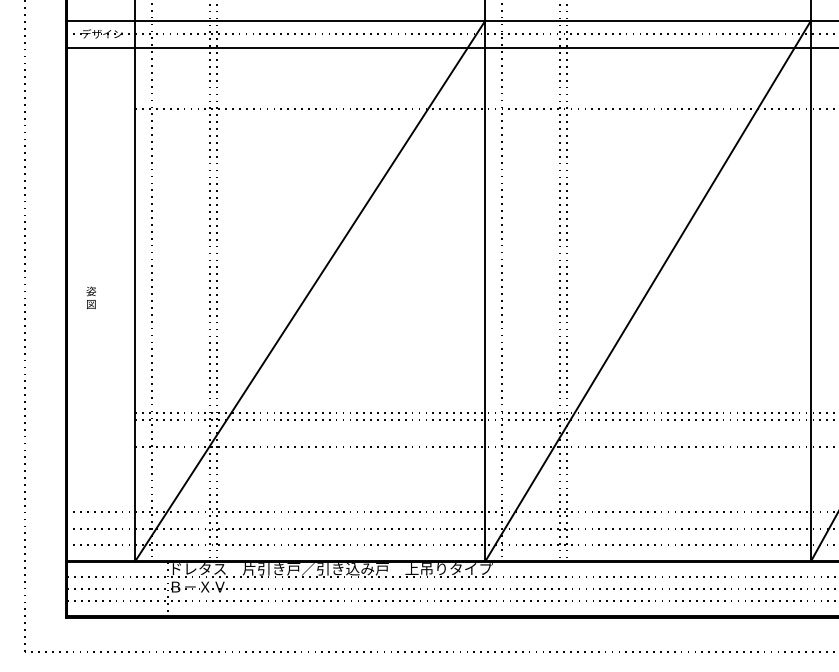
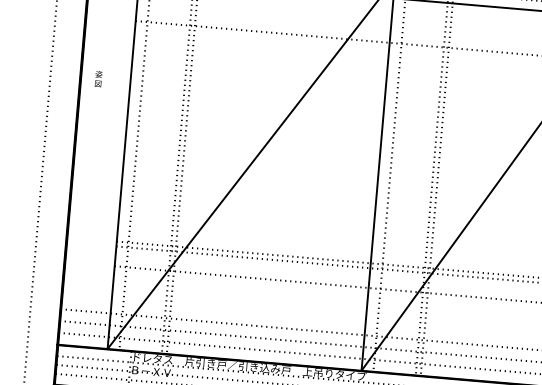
text: (90, 297) -> (98, 78), moved

